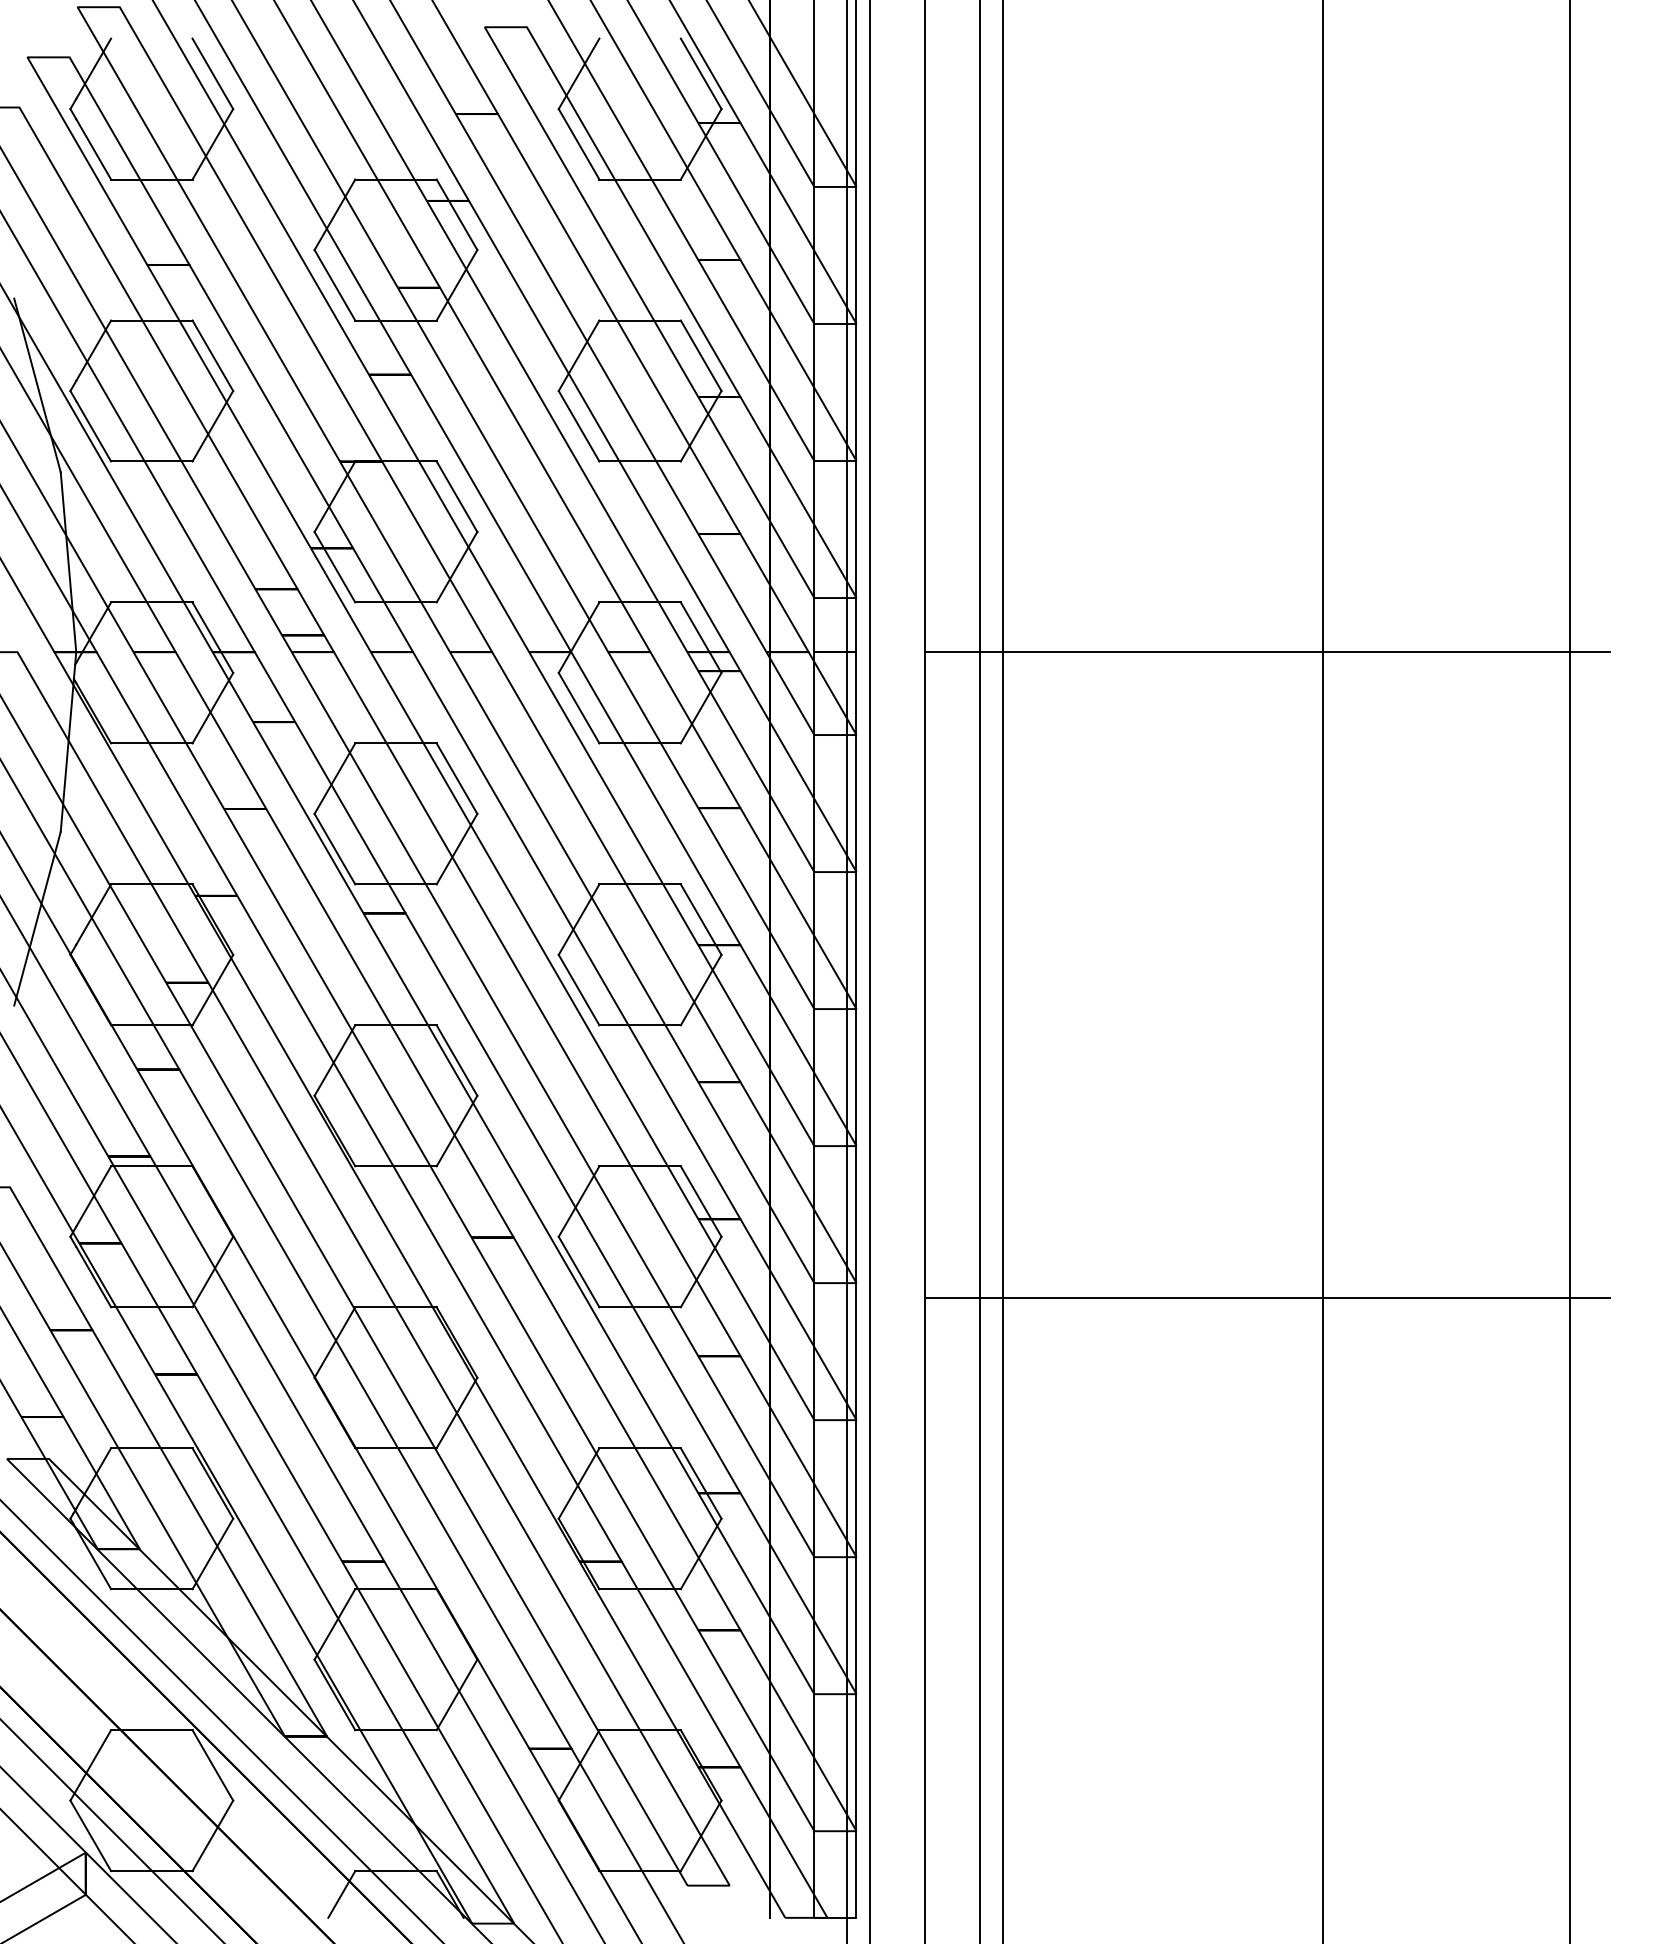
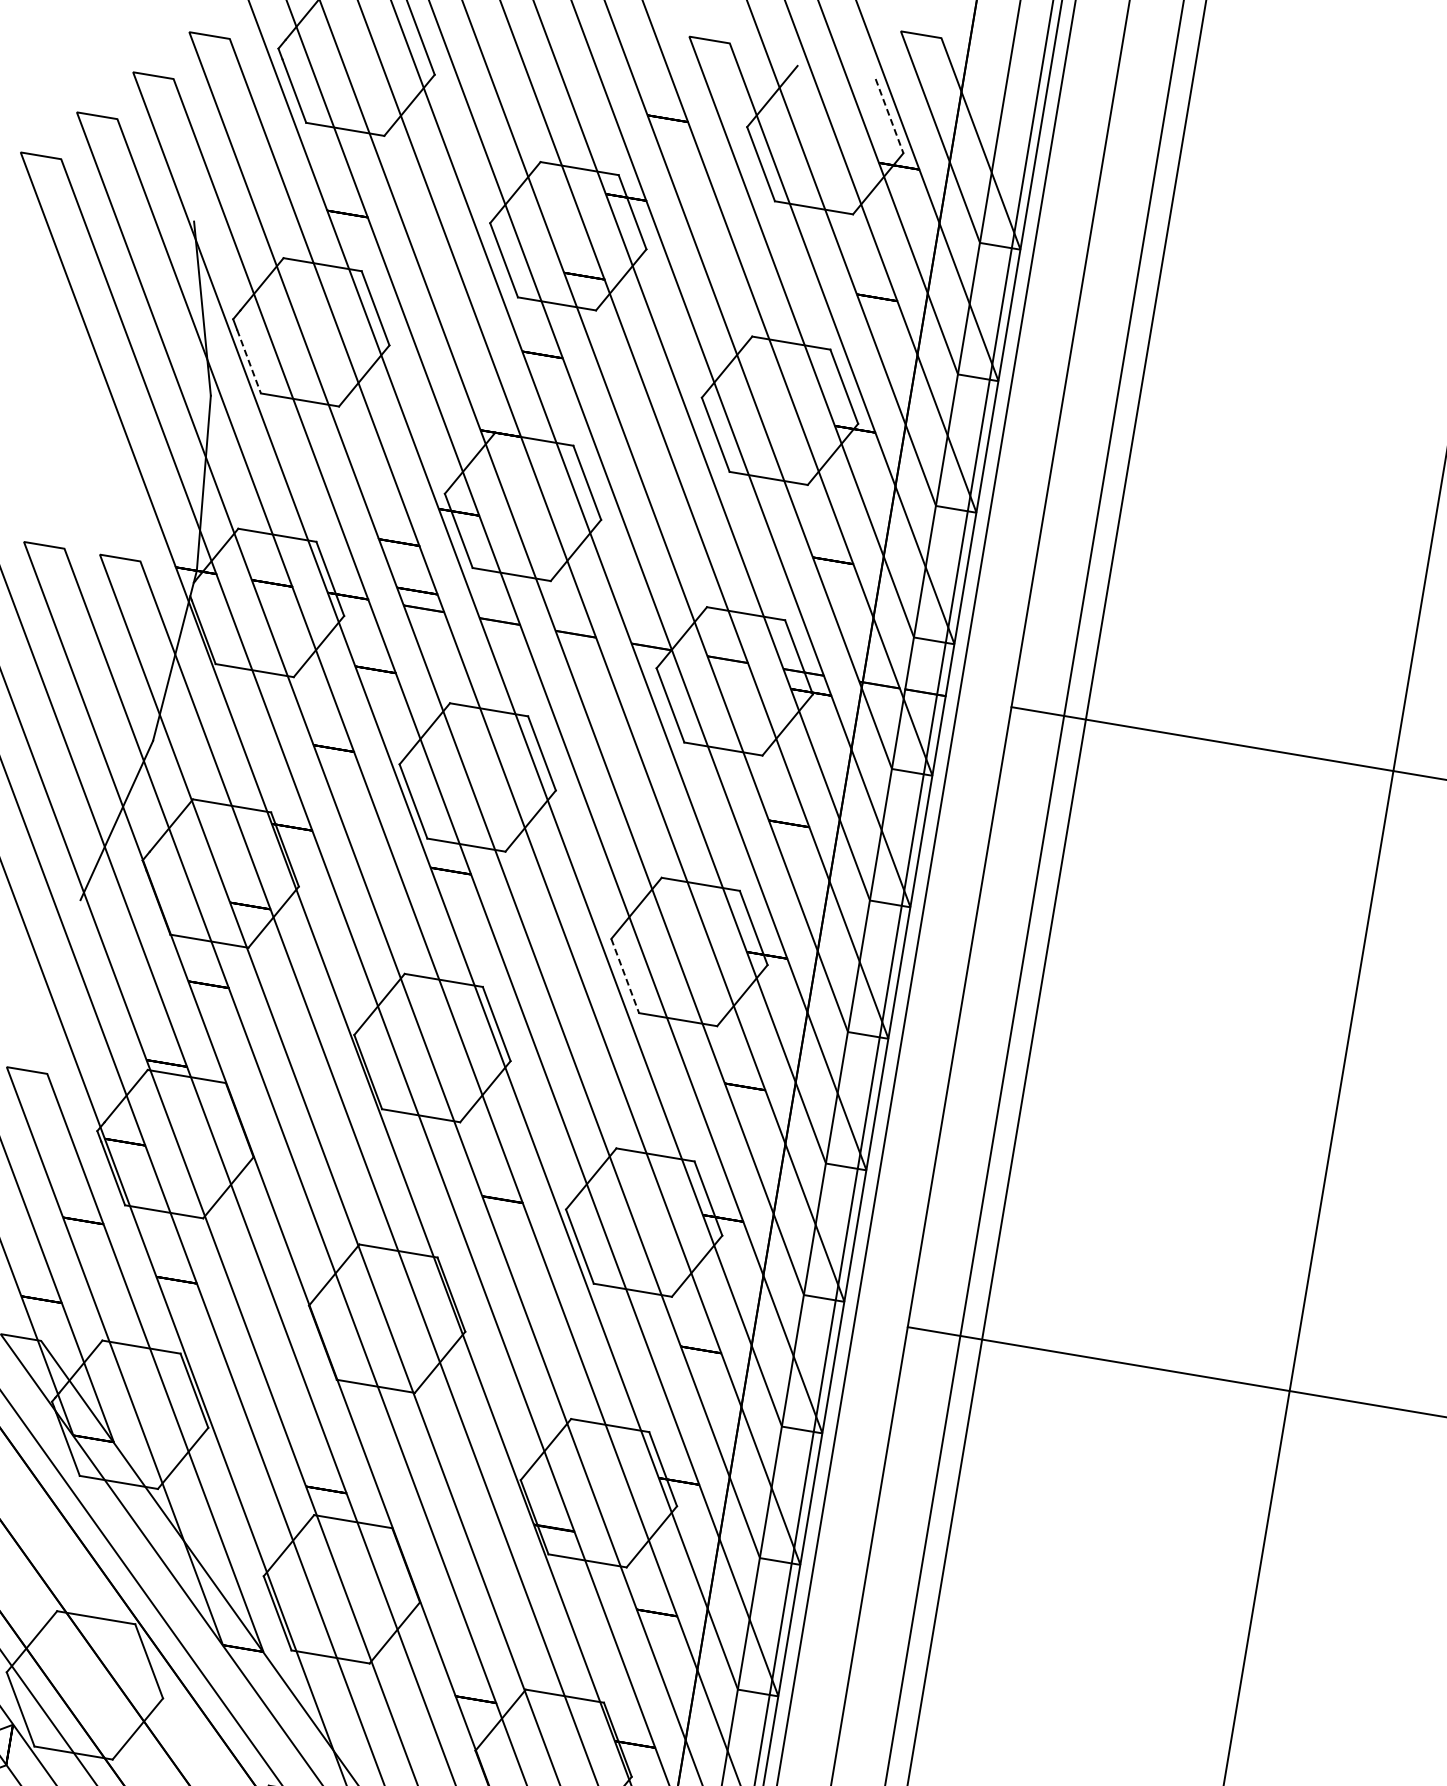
line: (701, 73) -> (889, 115), solid -> dashed
line: (93, 431) -> (248, 361), solid -> dashed
line: (579, 990) -> (625, 976), solid -> dashed

